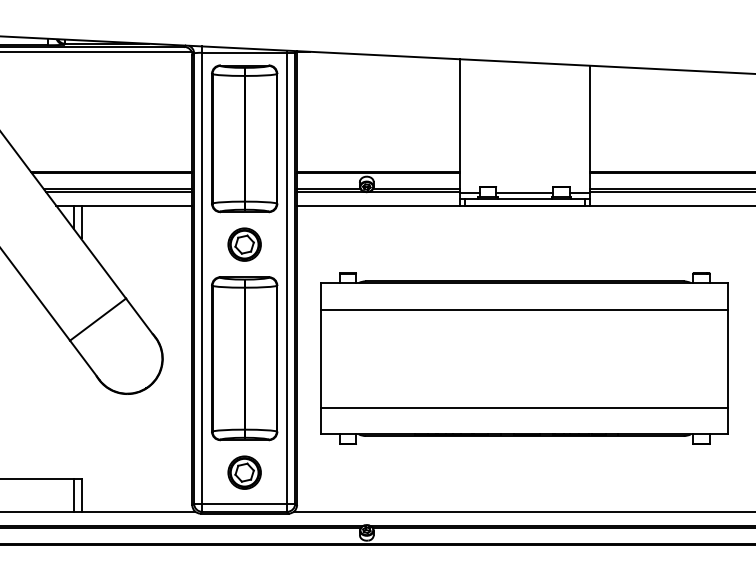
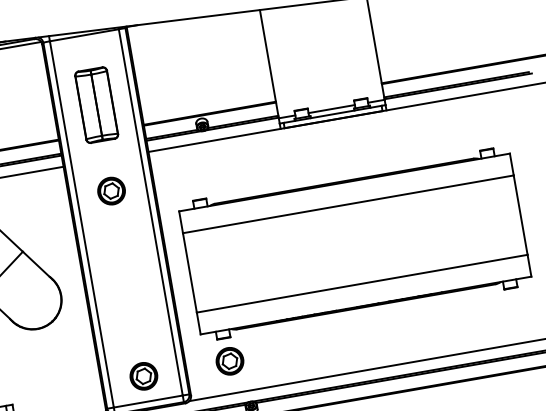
part: (244, 138) -> (96, 104), size x0.6
part: (244, 358) -> (127, 283), removed
part: (350, 472) -> (229, 361), added

